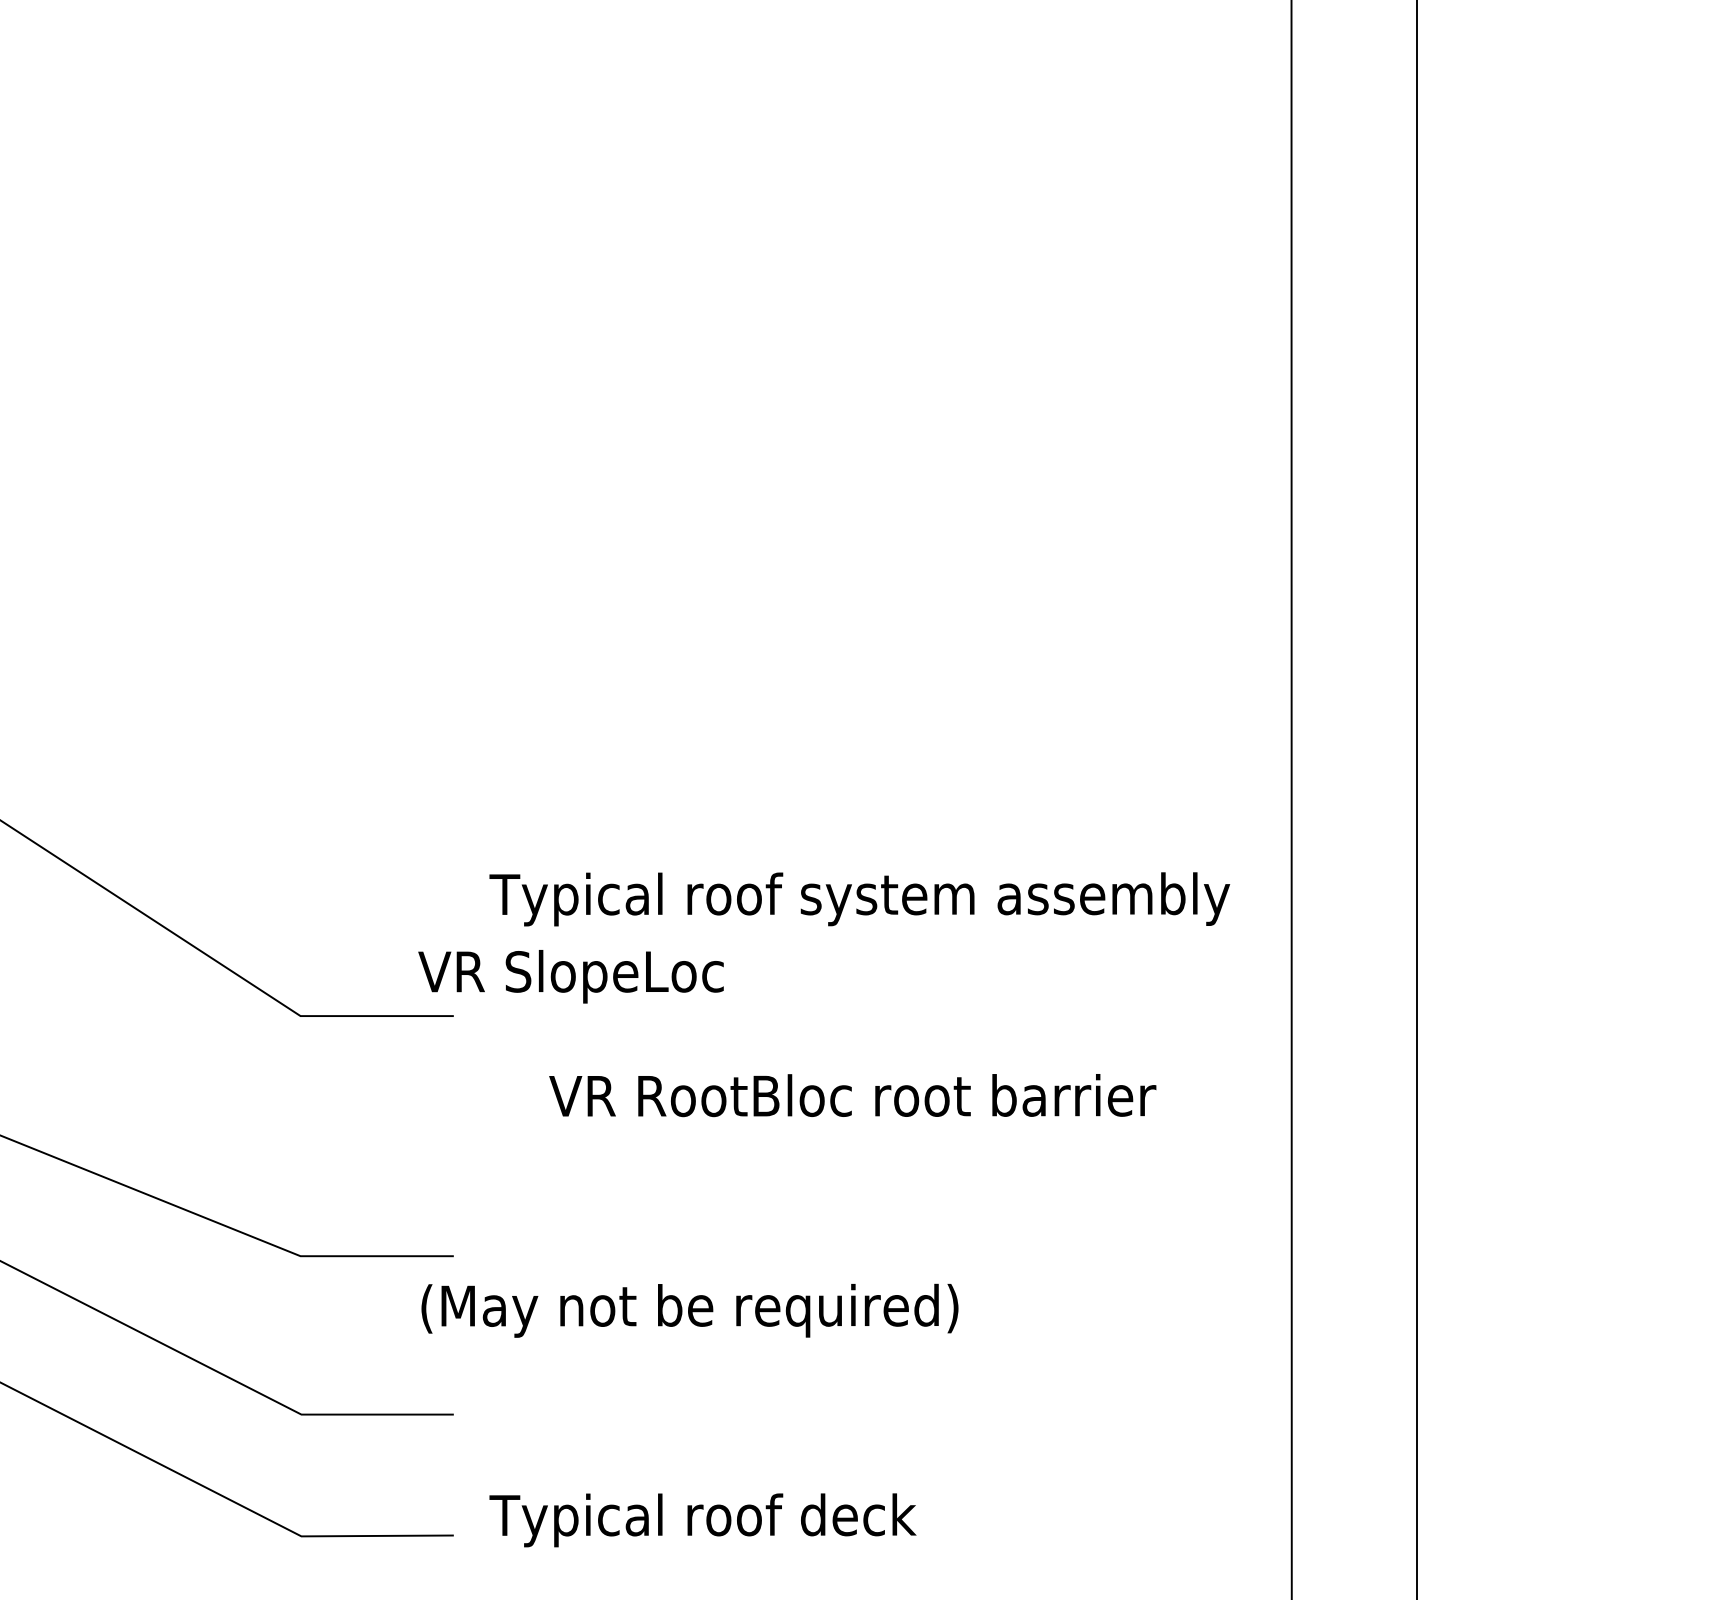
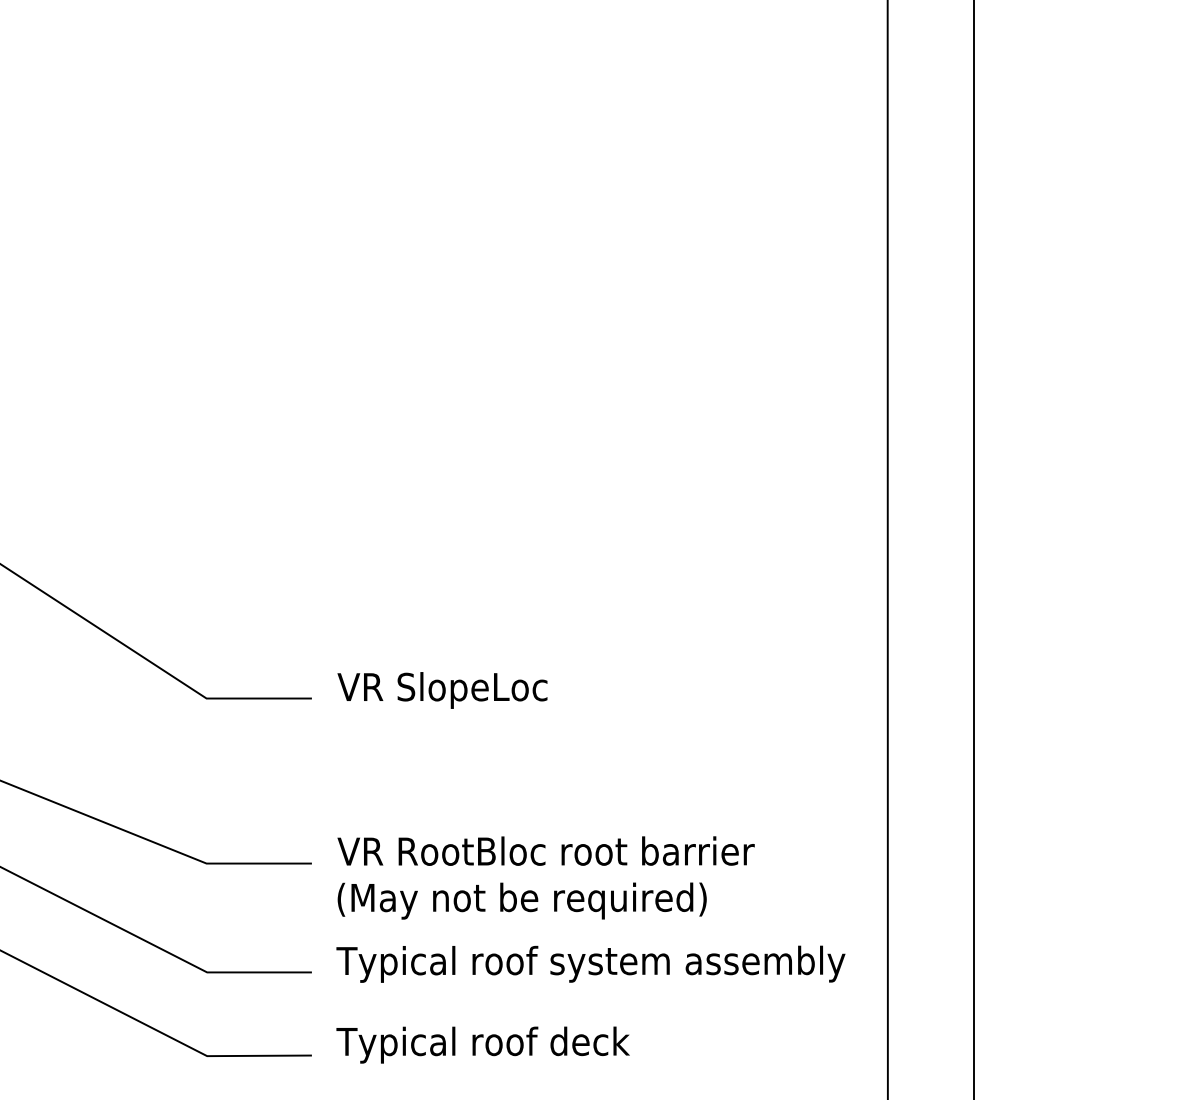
text: (859, 898) -> (590, 963), moved
text: (571, 976) -> (442, 690), moved
text: (851, 1094) -> (545, 850), moved
text: (688, 1309) -> (521, 900), moved

